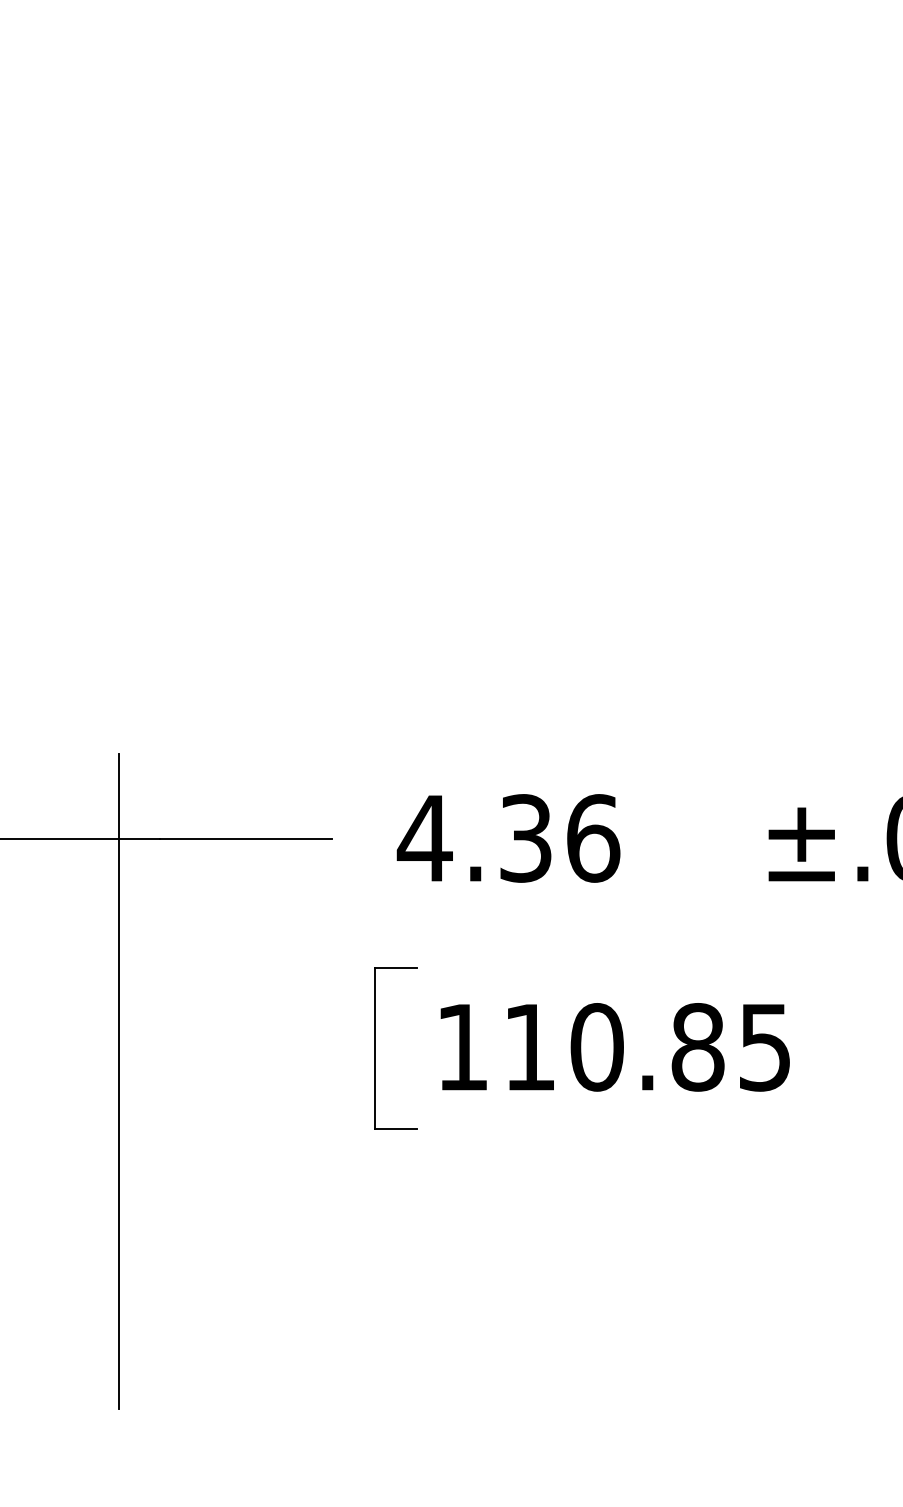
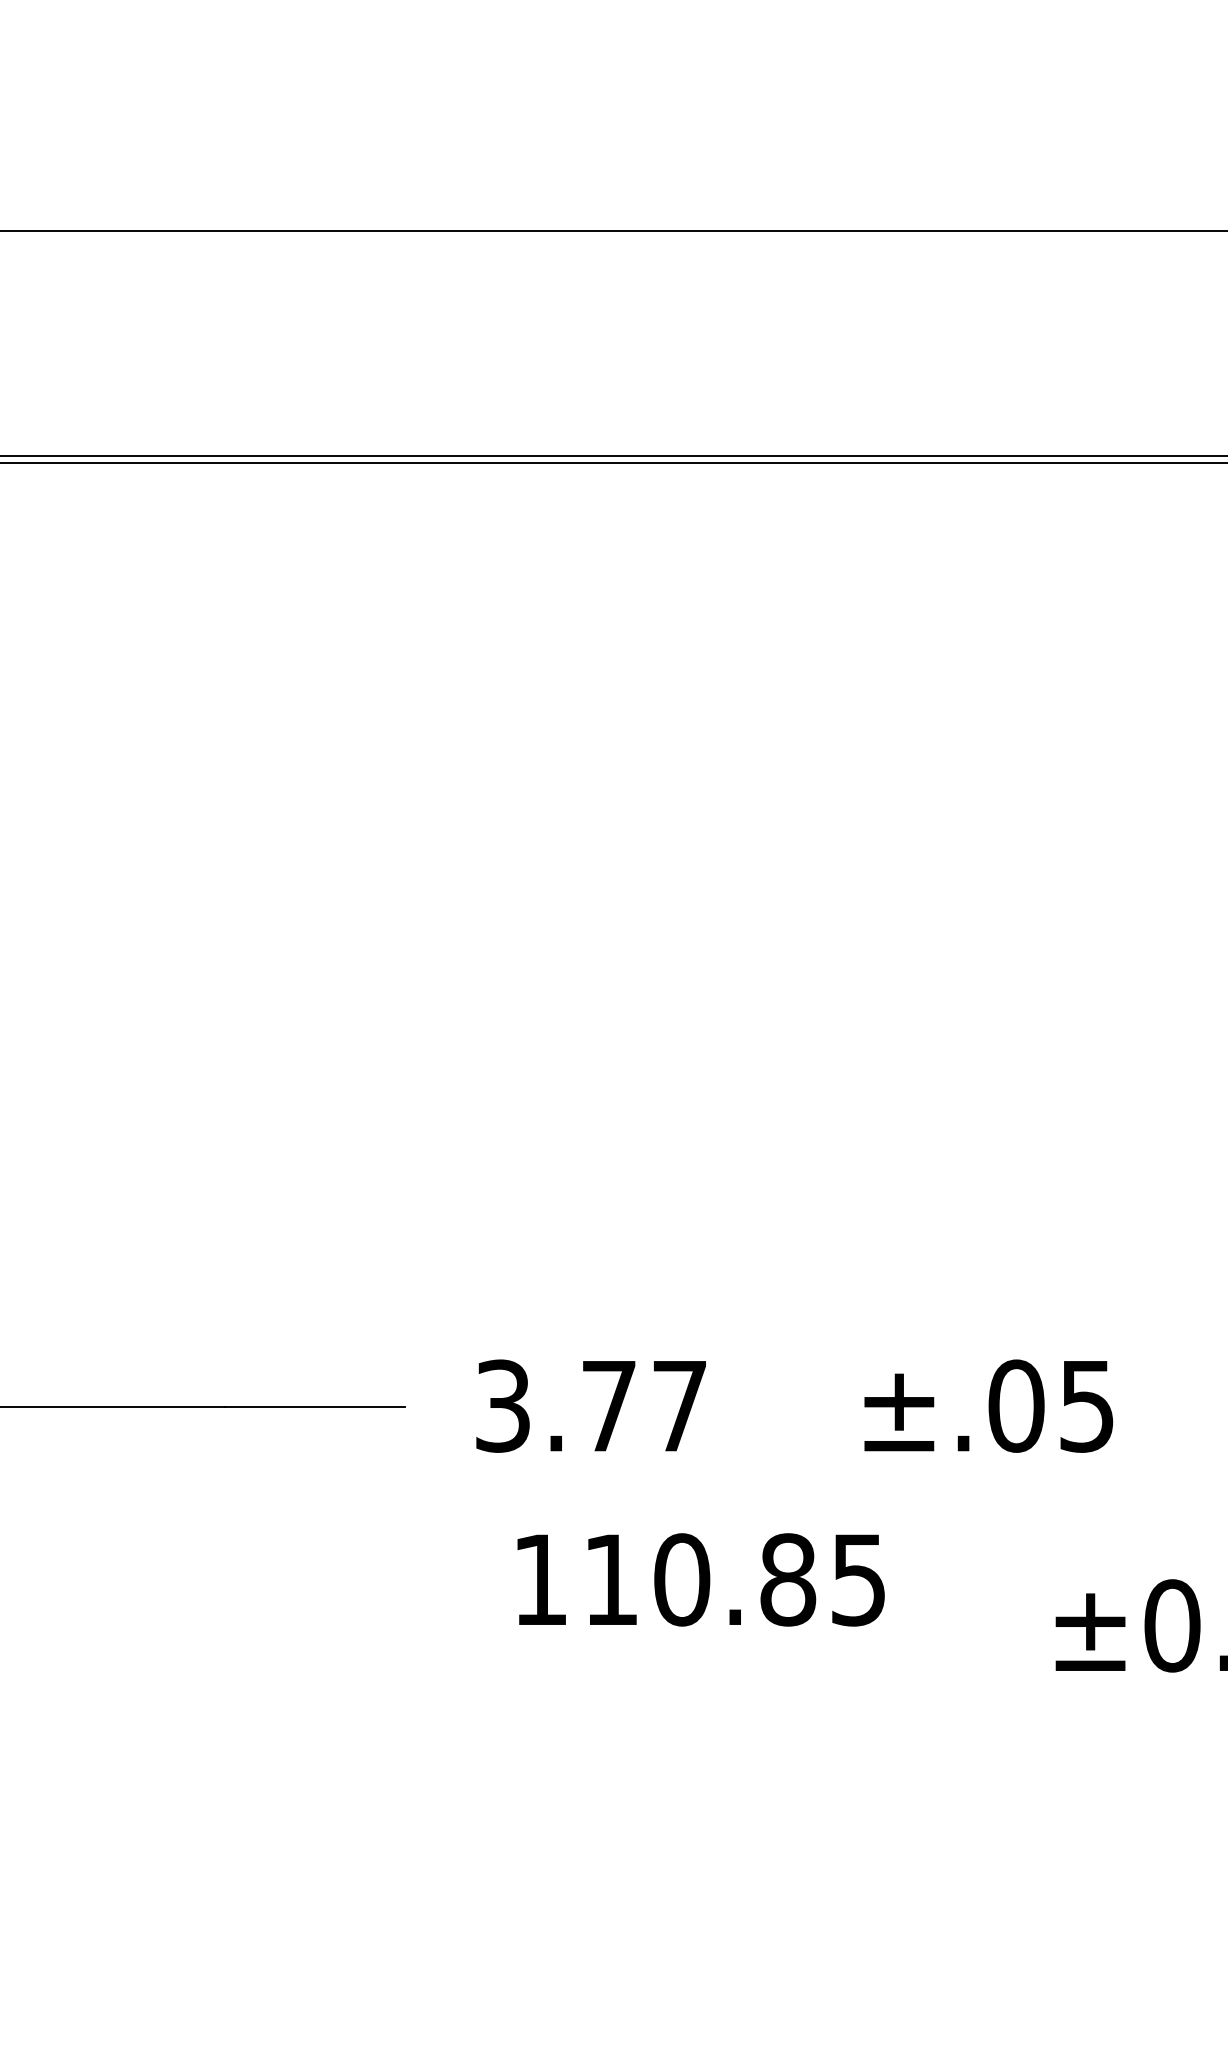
text: (508, 837) -> (590, 1405), 4.36 -> 3.77
text: (614, 1046) -> (700, 1579), moved
part: (375, 1047) -> (450, 1626), removed
line: (119, 1081) -> (181, 1661), removed

